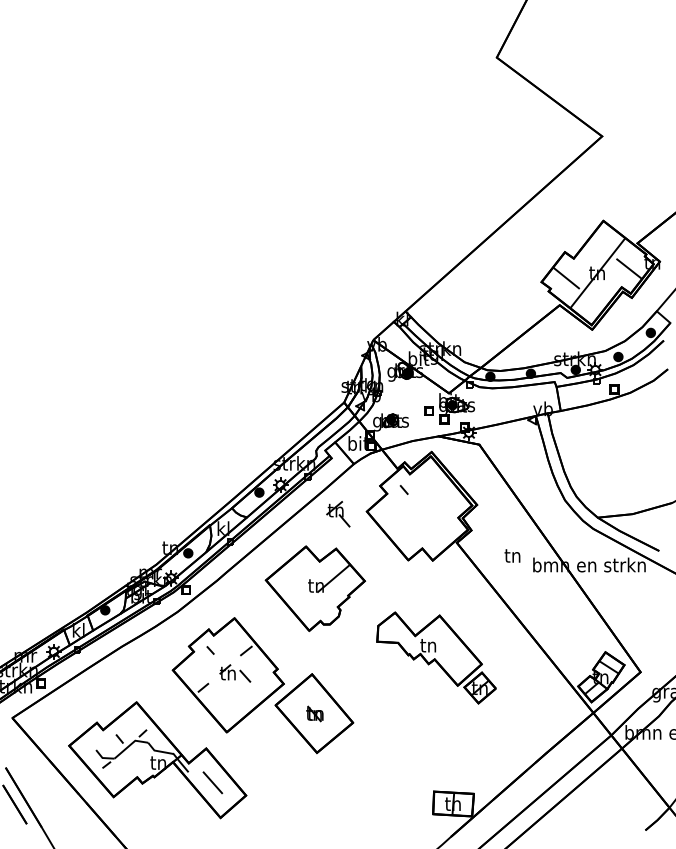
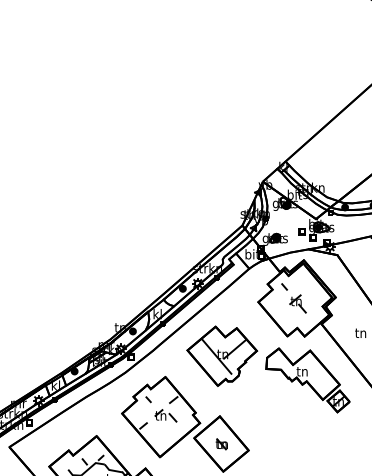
part: (338, 514) -> (298, 304), moved
line: (307, 588) -> (216, 356), added
part: (436, 657) -> (307, 380), moved

